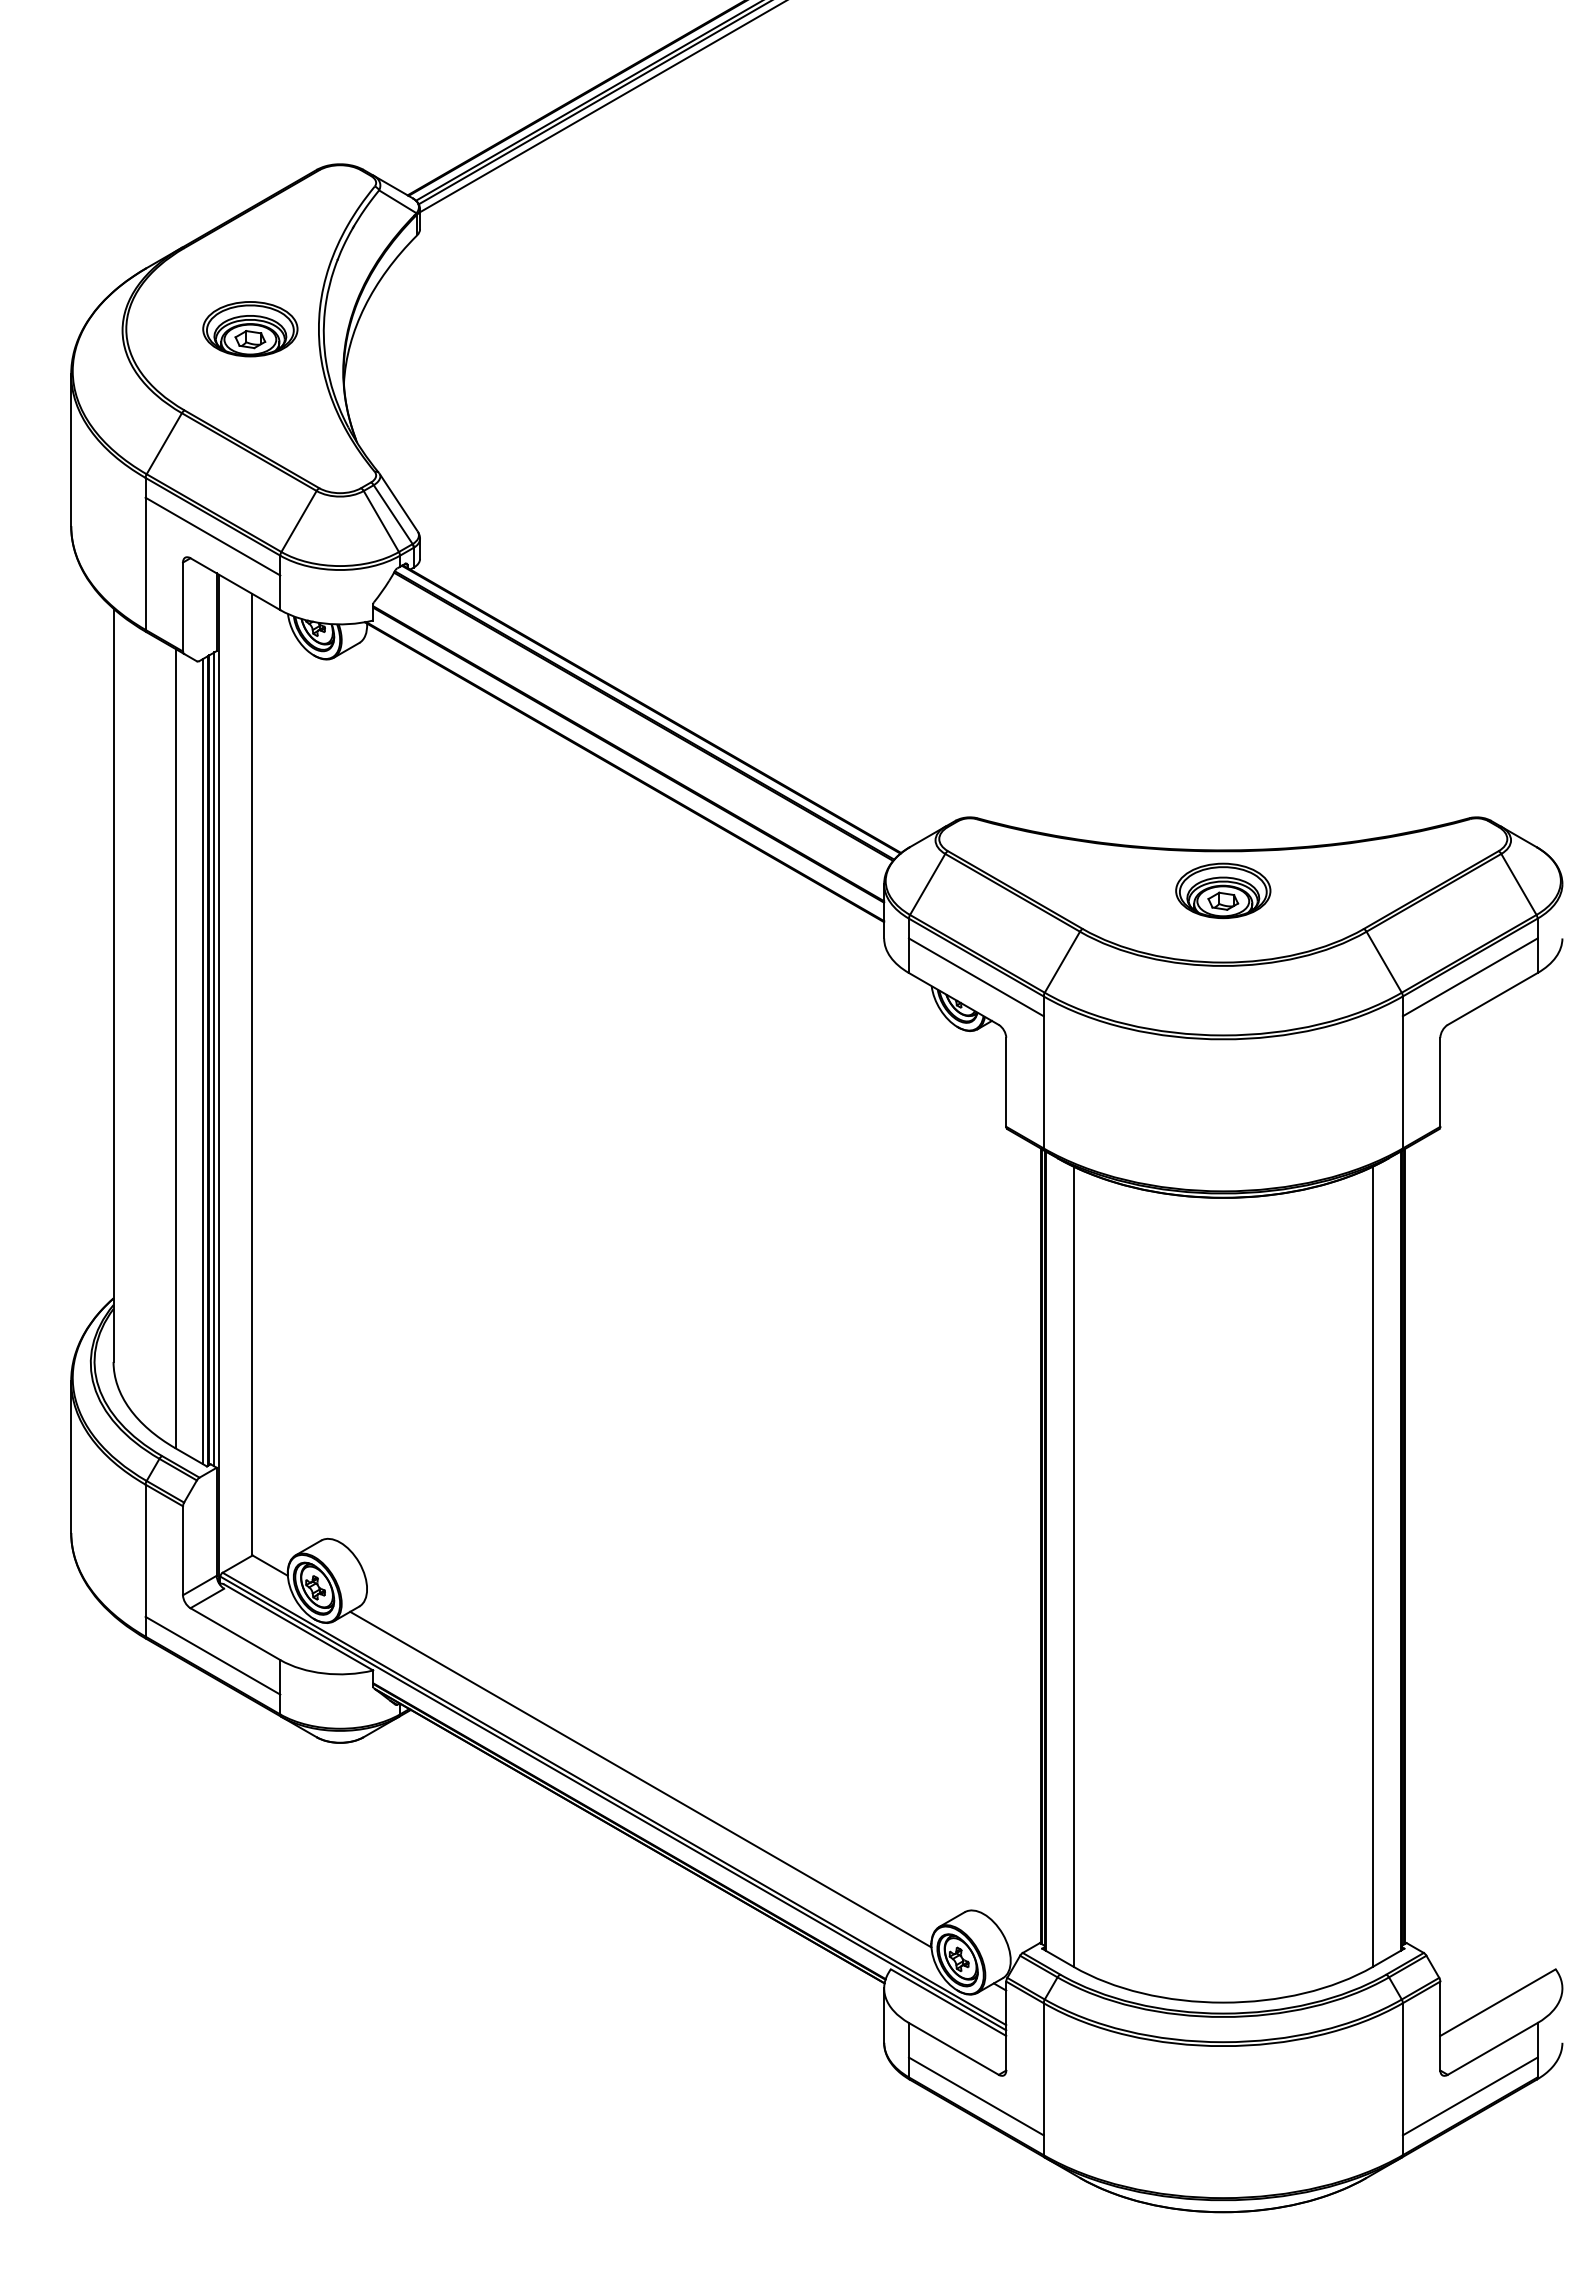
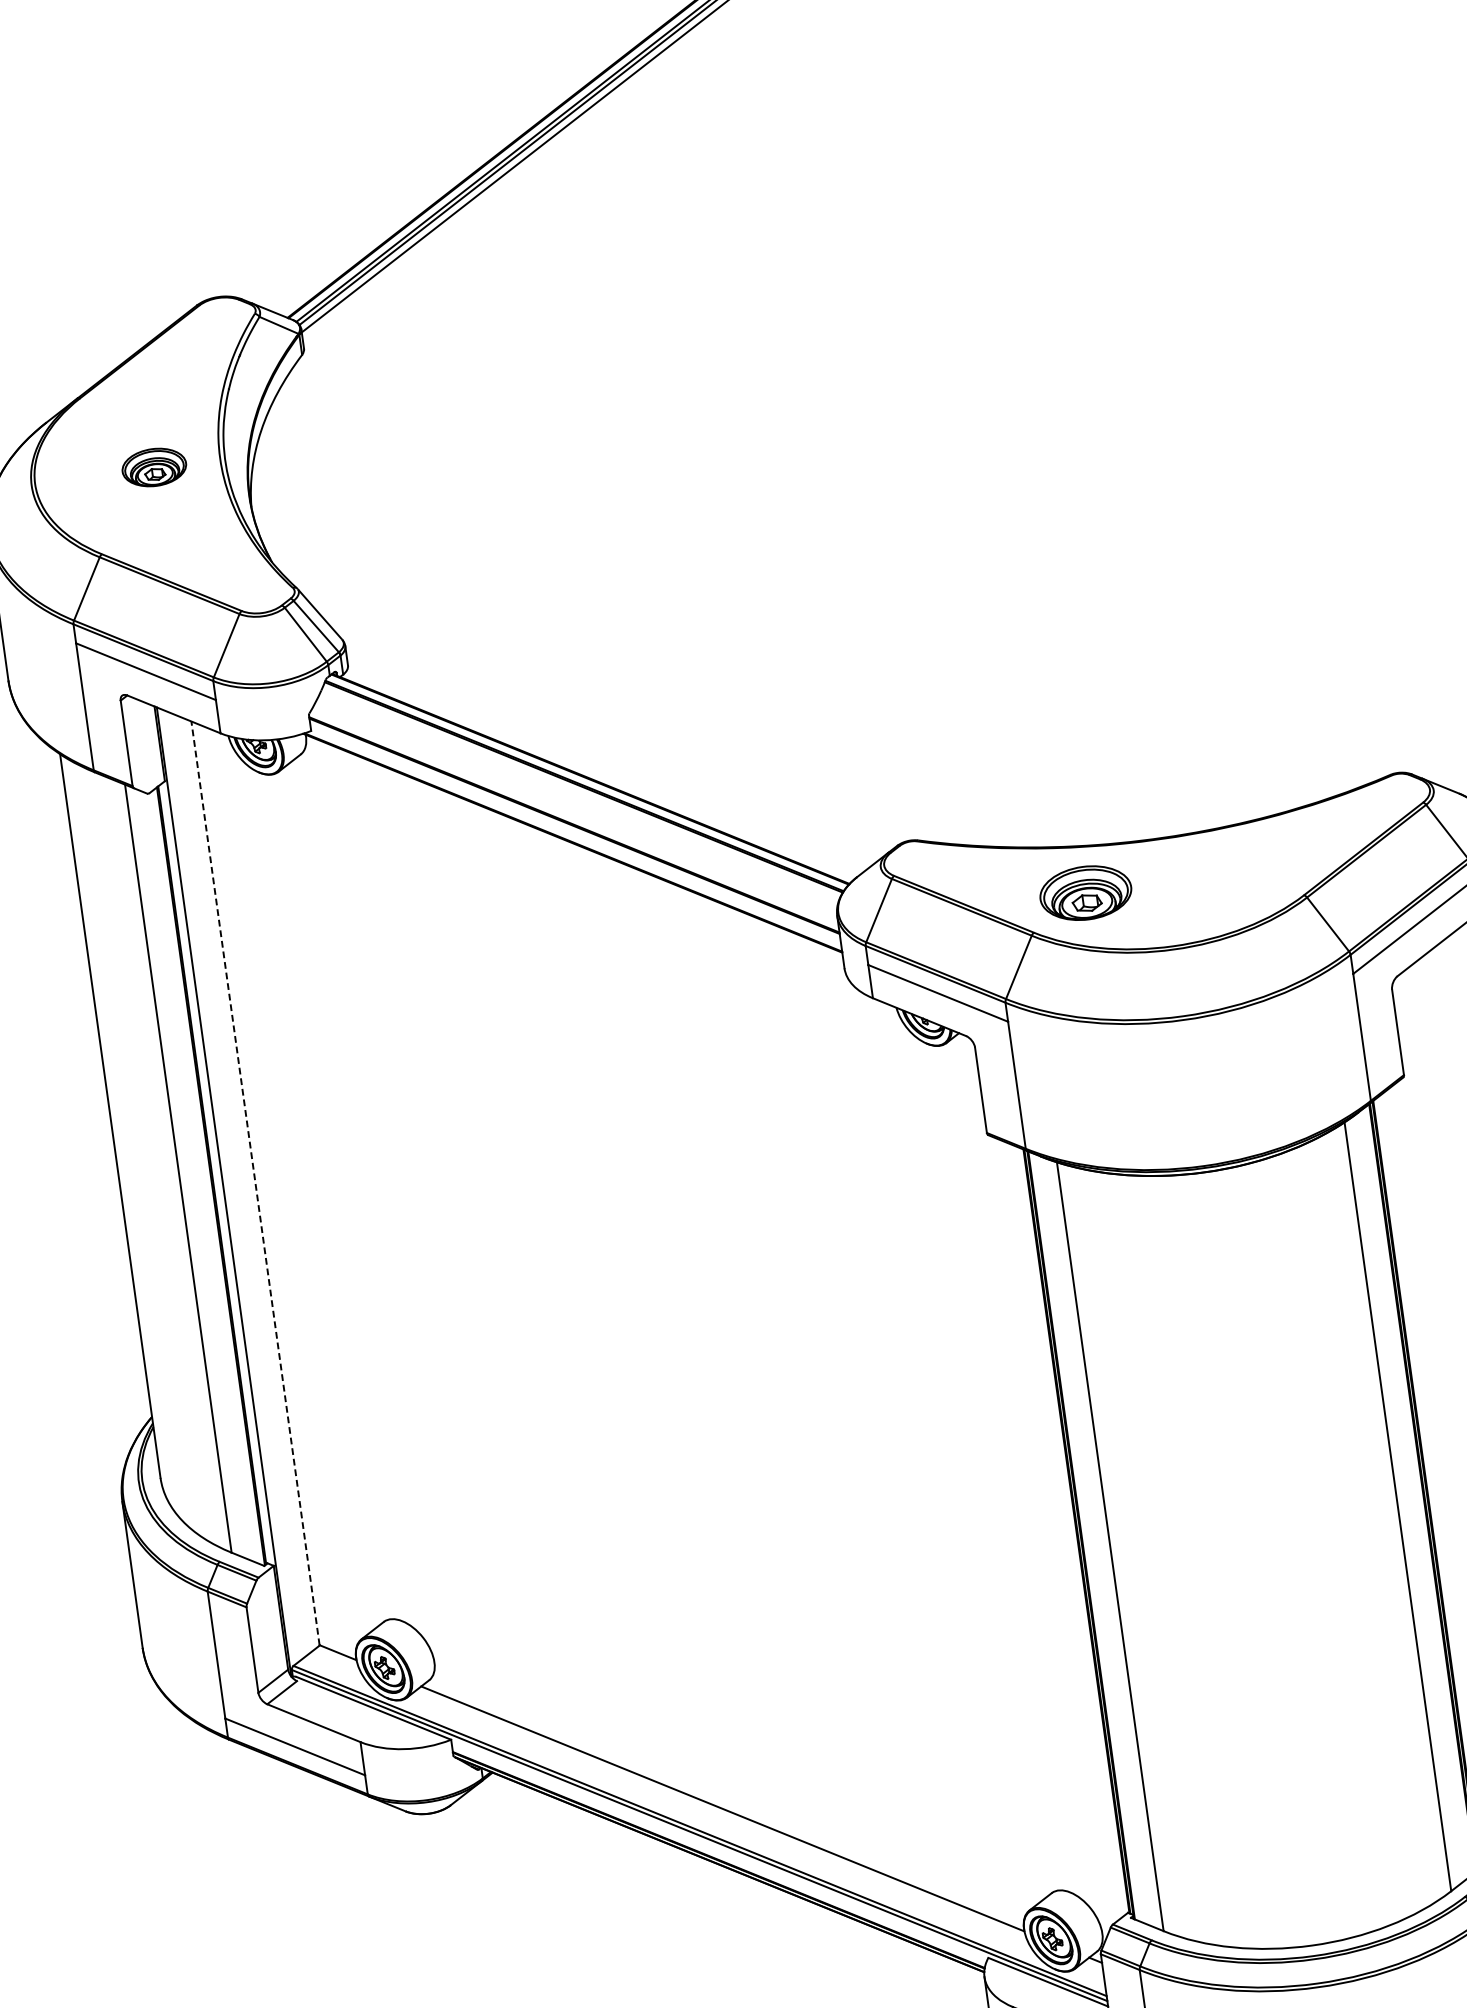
part: (250, 329) -> (154, 467), size x0.7
part: (1223, 890) -> (1086, 892), moved
line: (214, 1059) -> (217, 1173), removed
line: (203, 1061) -> (206, 1177), removed
line: (252, 1074) -> (255, 1183), solid -> dashed

